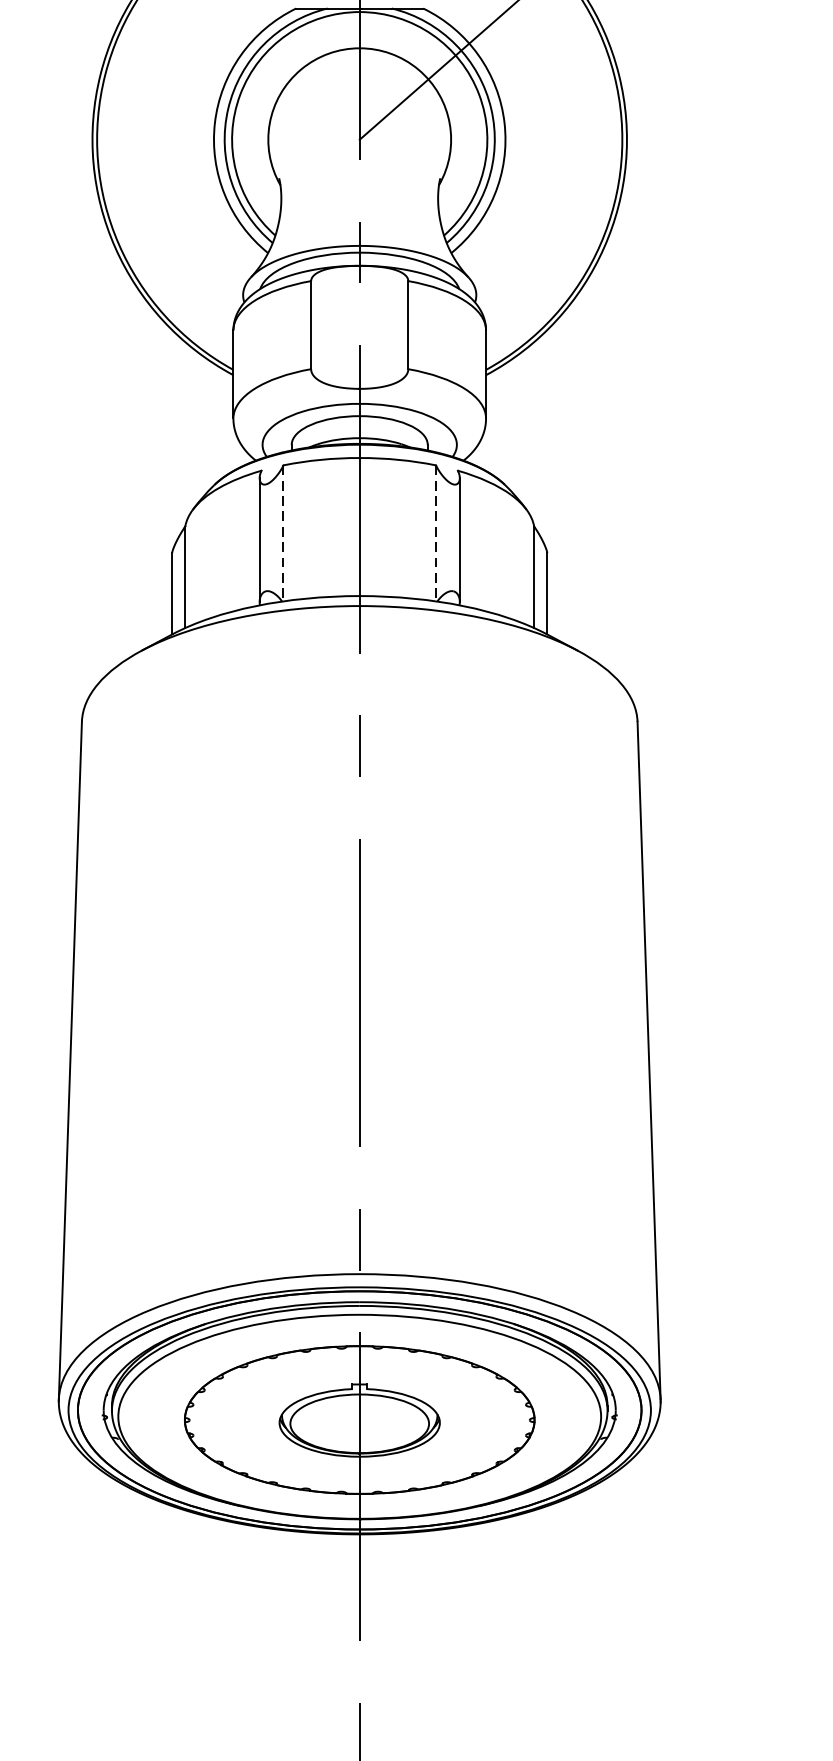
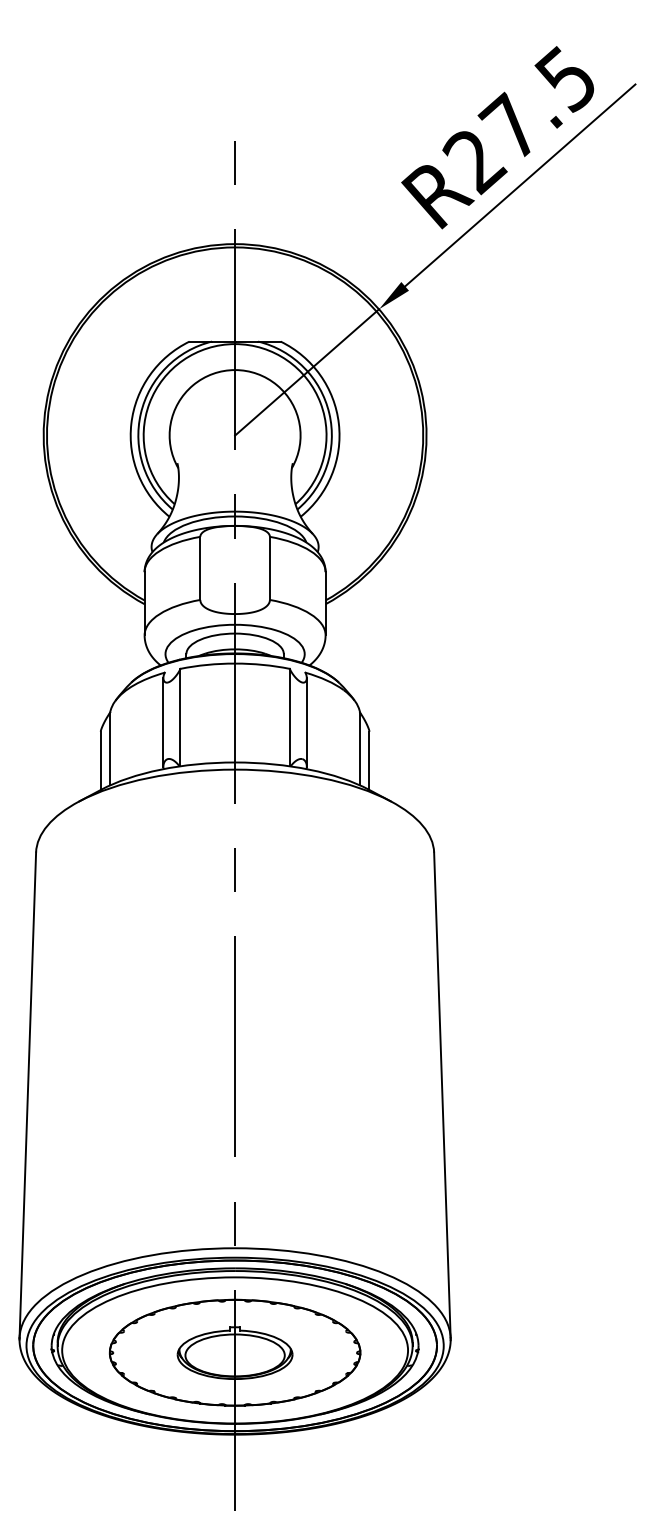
line: (283, 533) -> (180, 717), dashed -> solid
line: (435, 533) -> (289, 717), dashed -> solid

